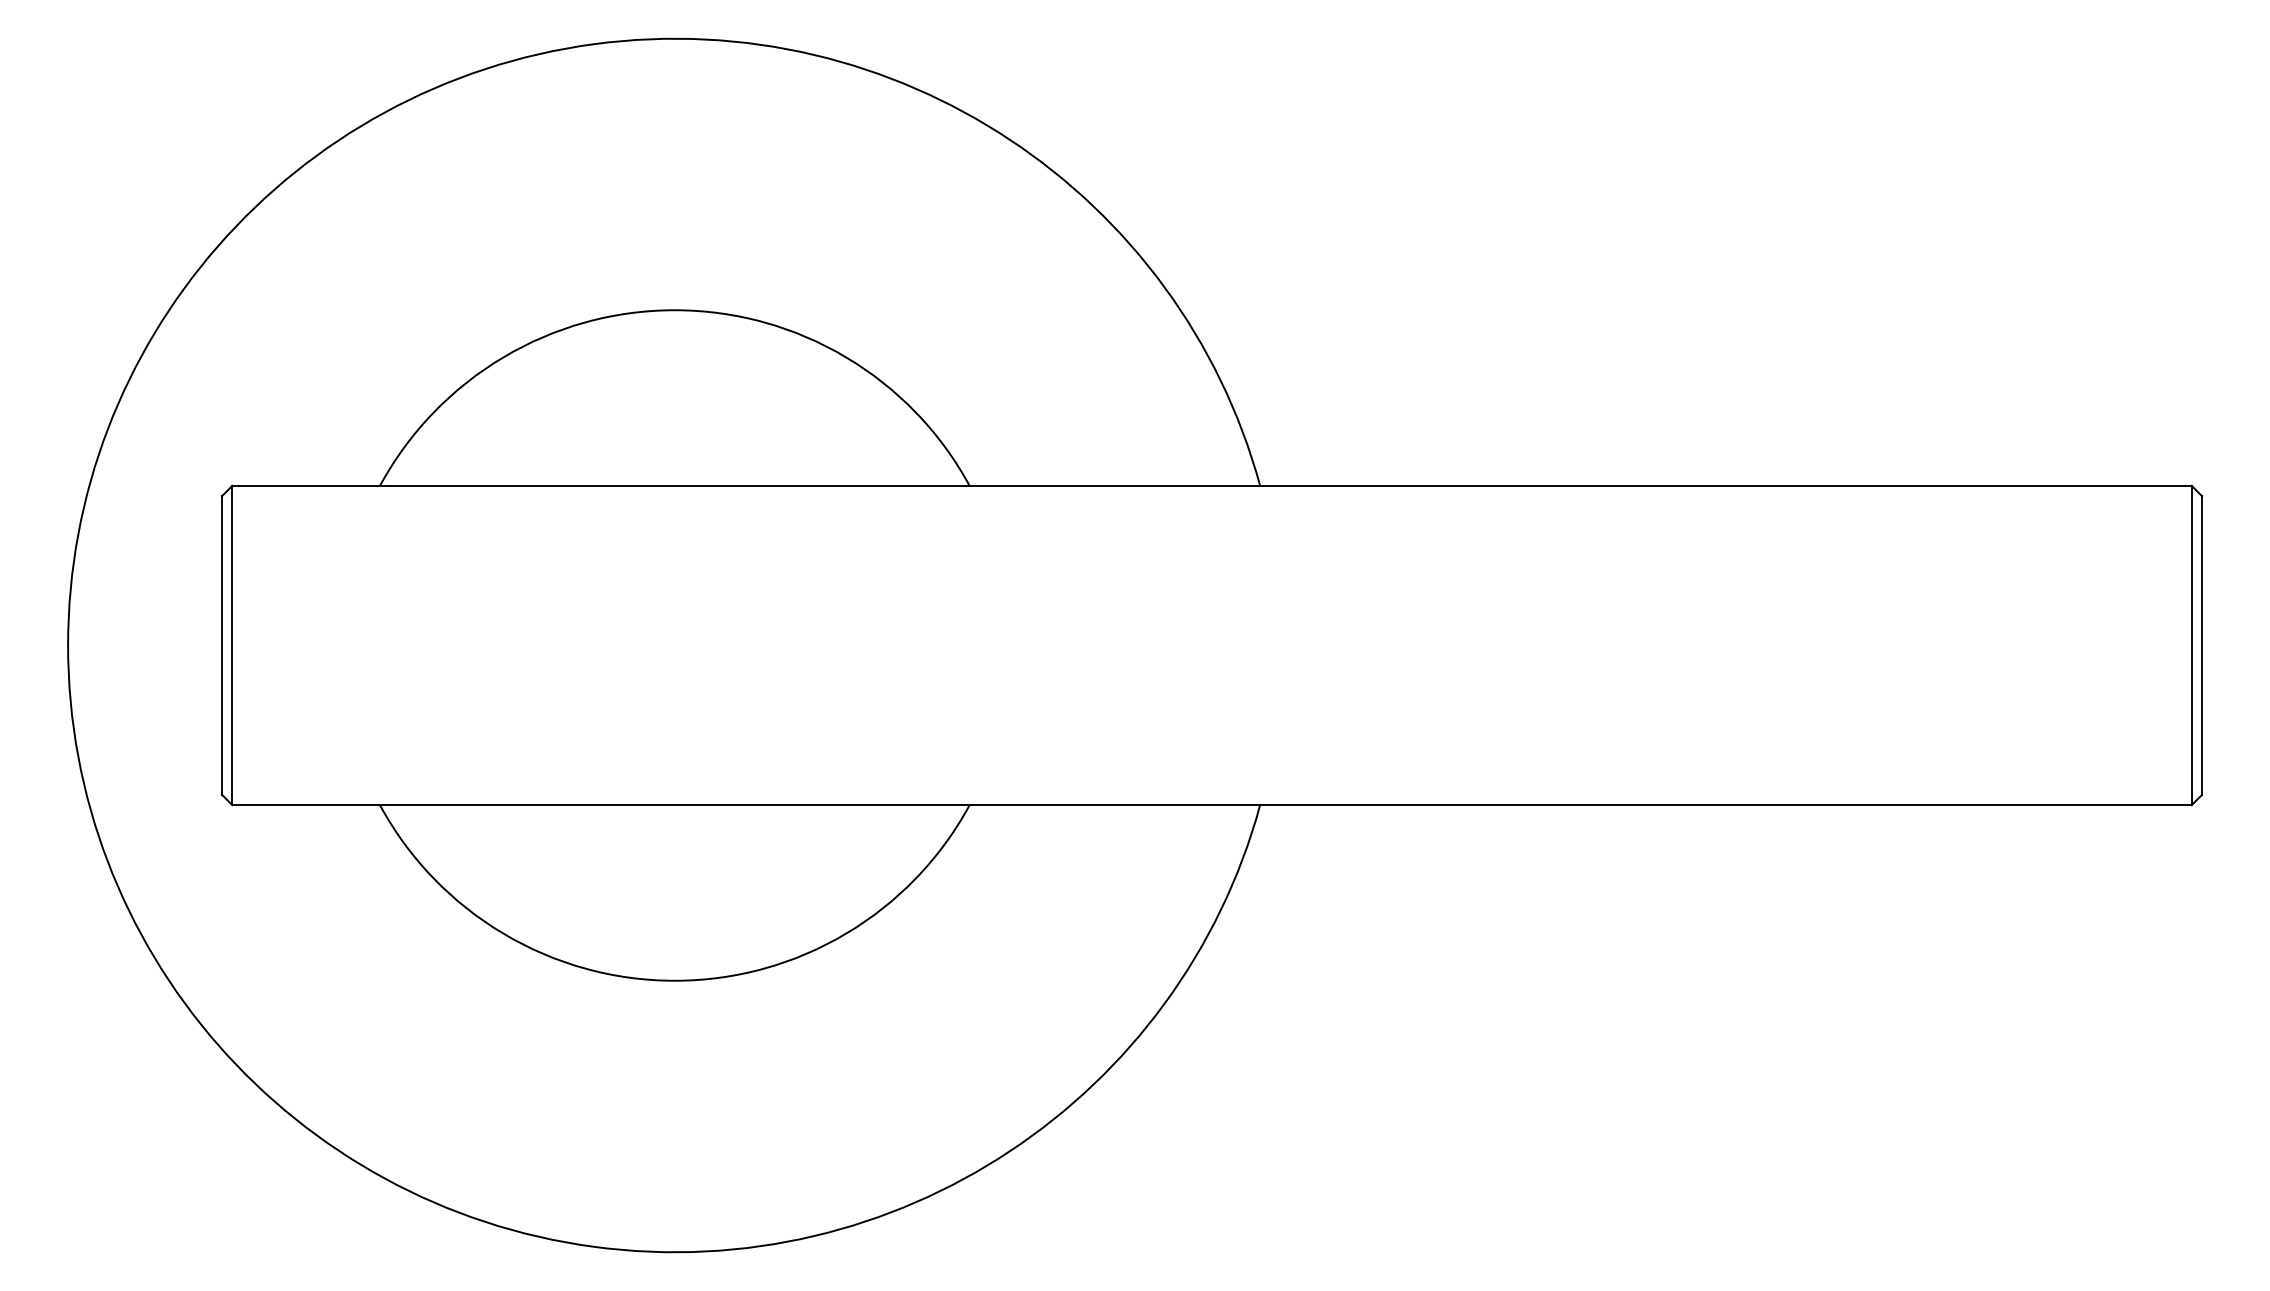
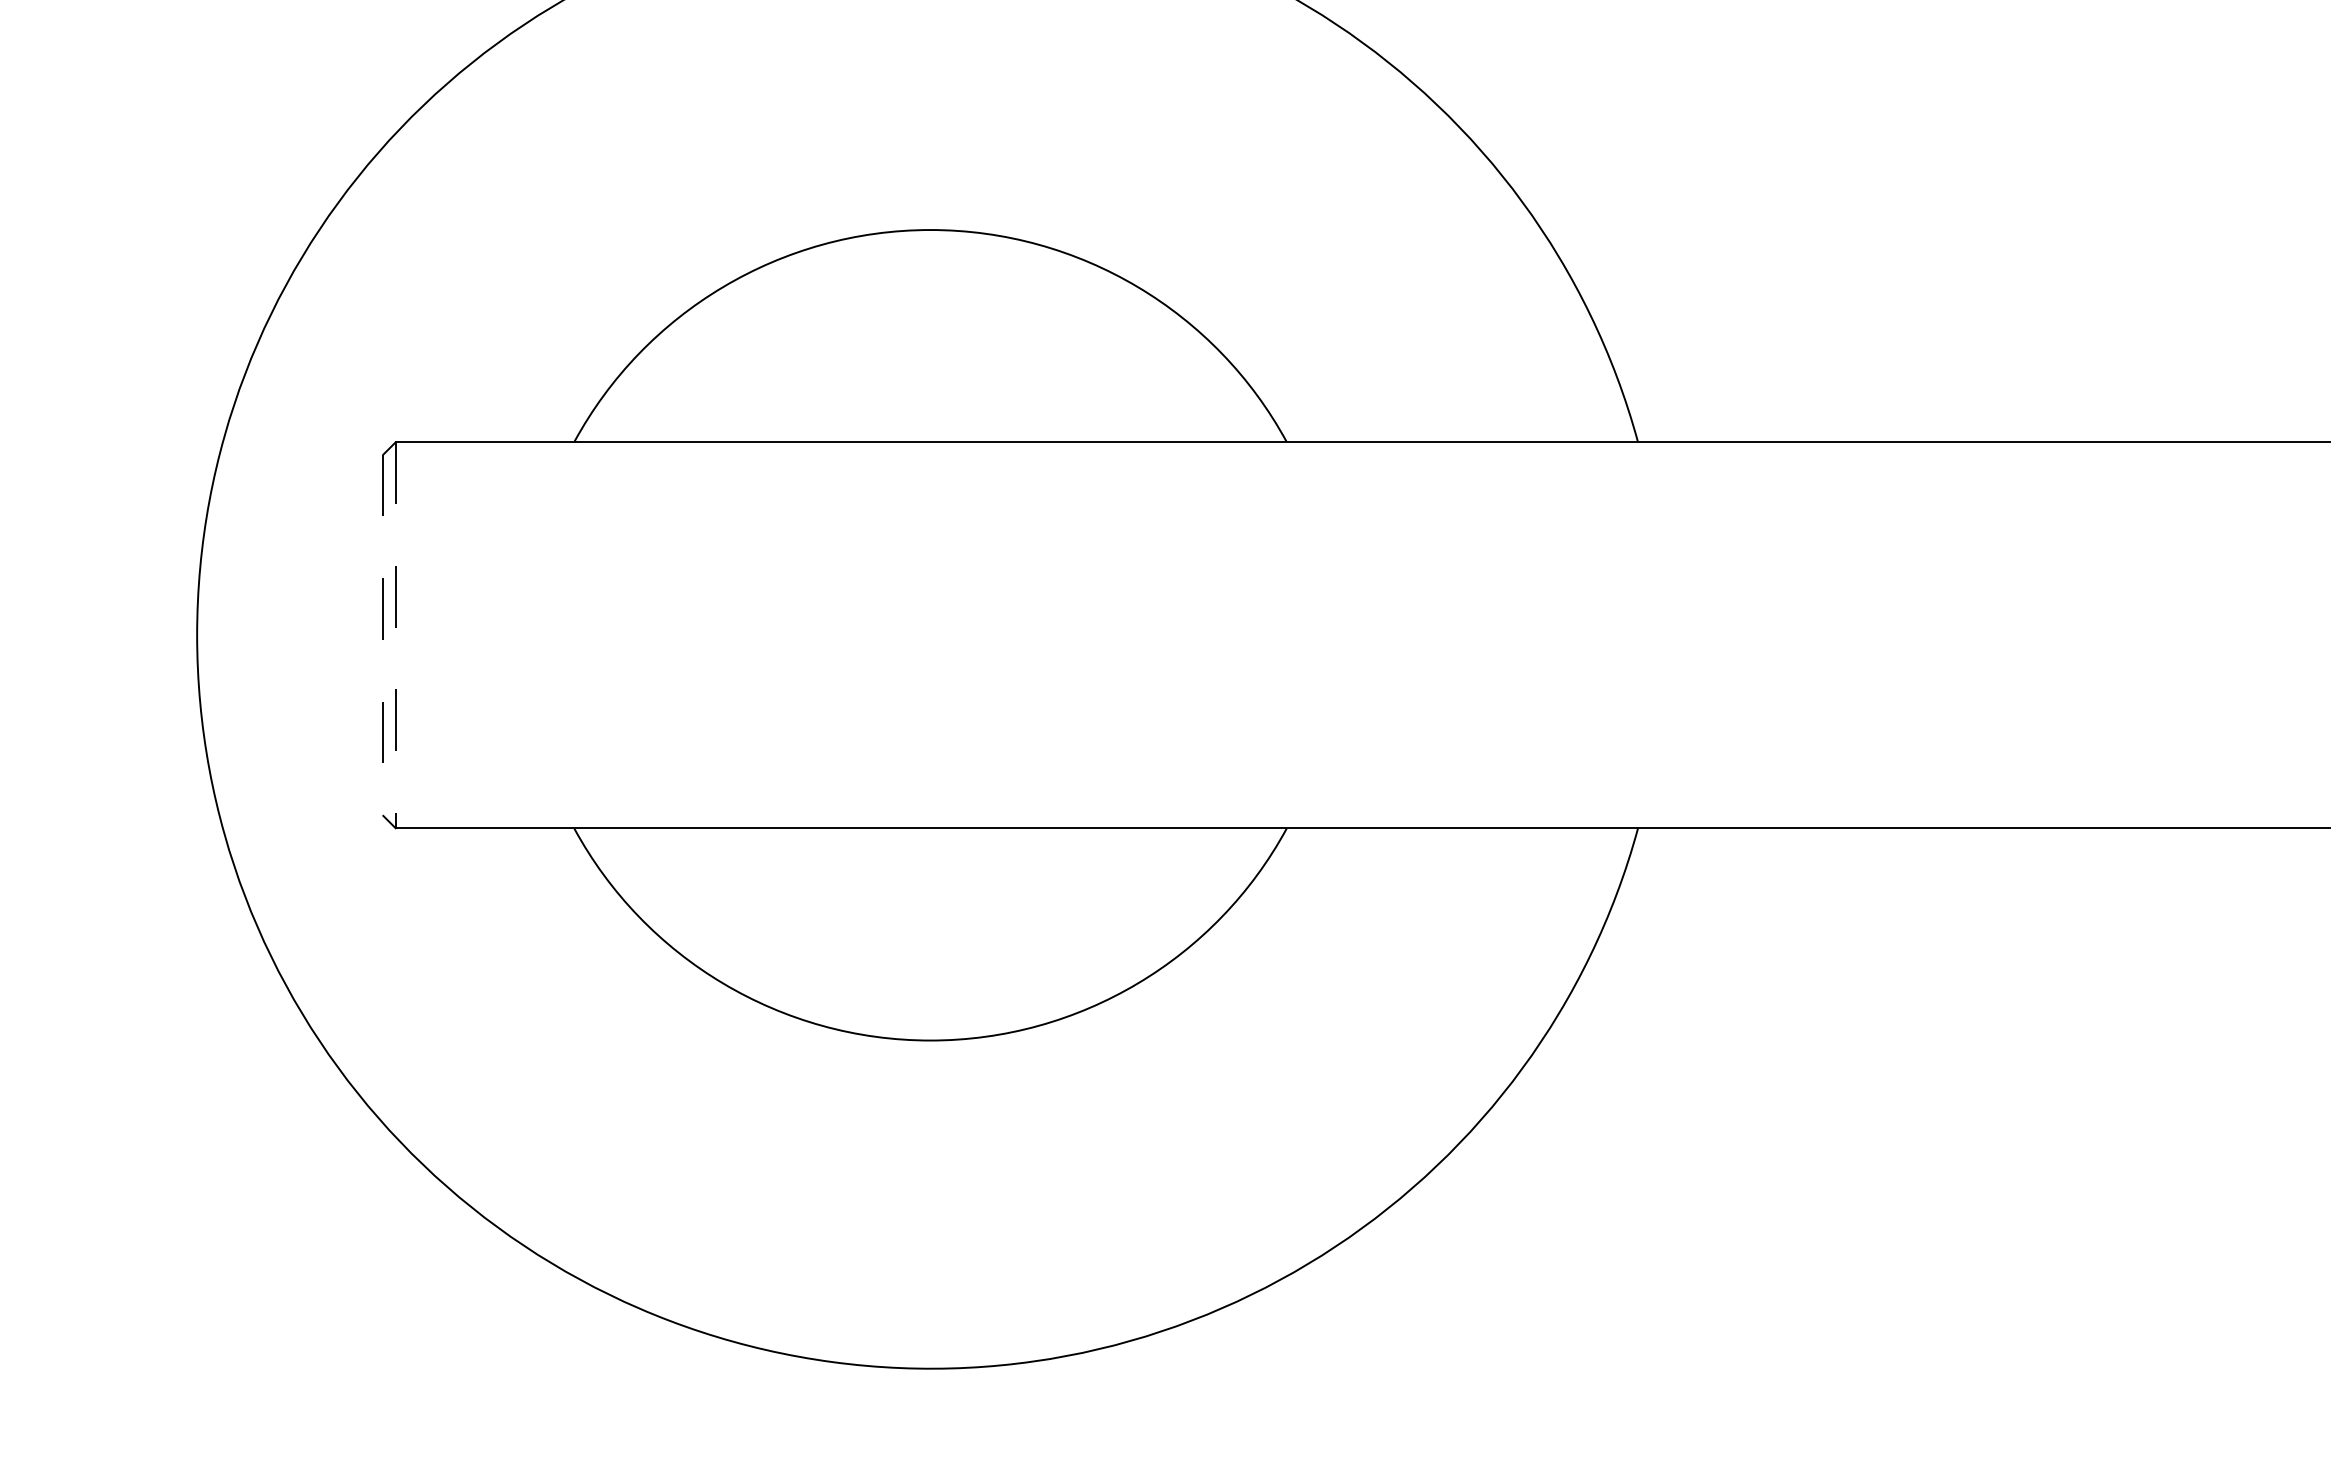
line: (232, 645) -> (395, 635), solid -> dashed
line: (222, 646) -> (383, 636), solid -> dashed

